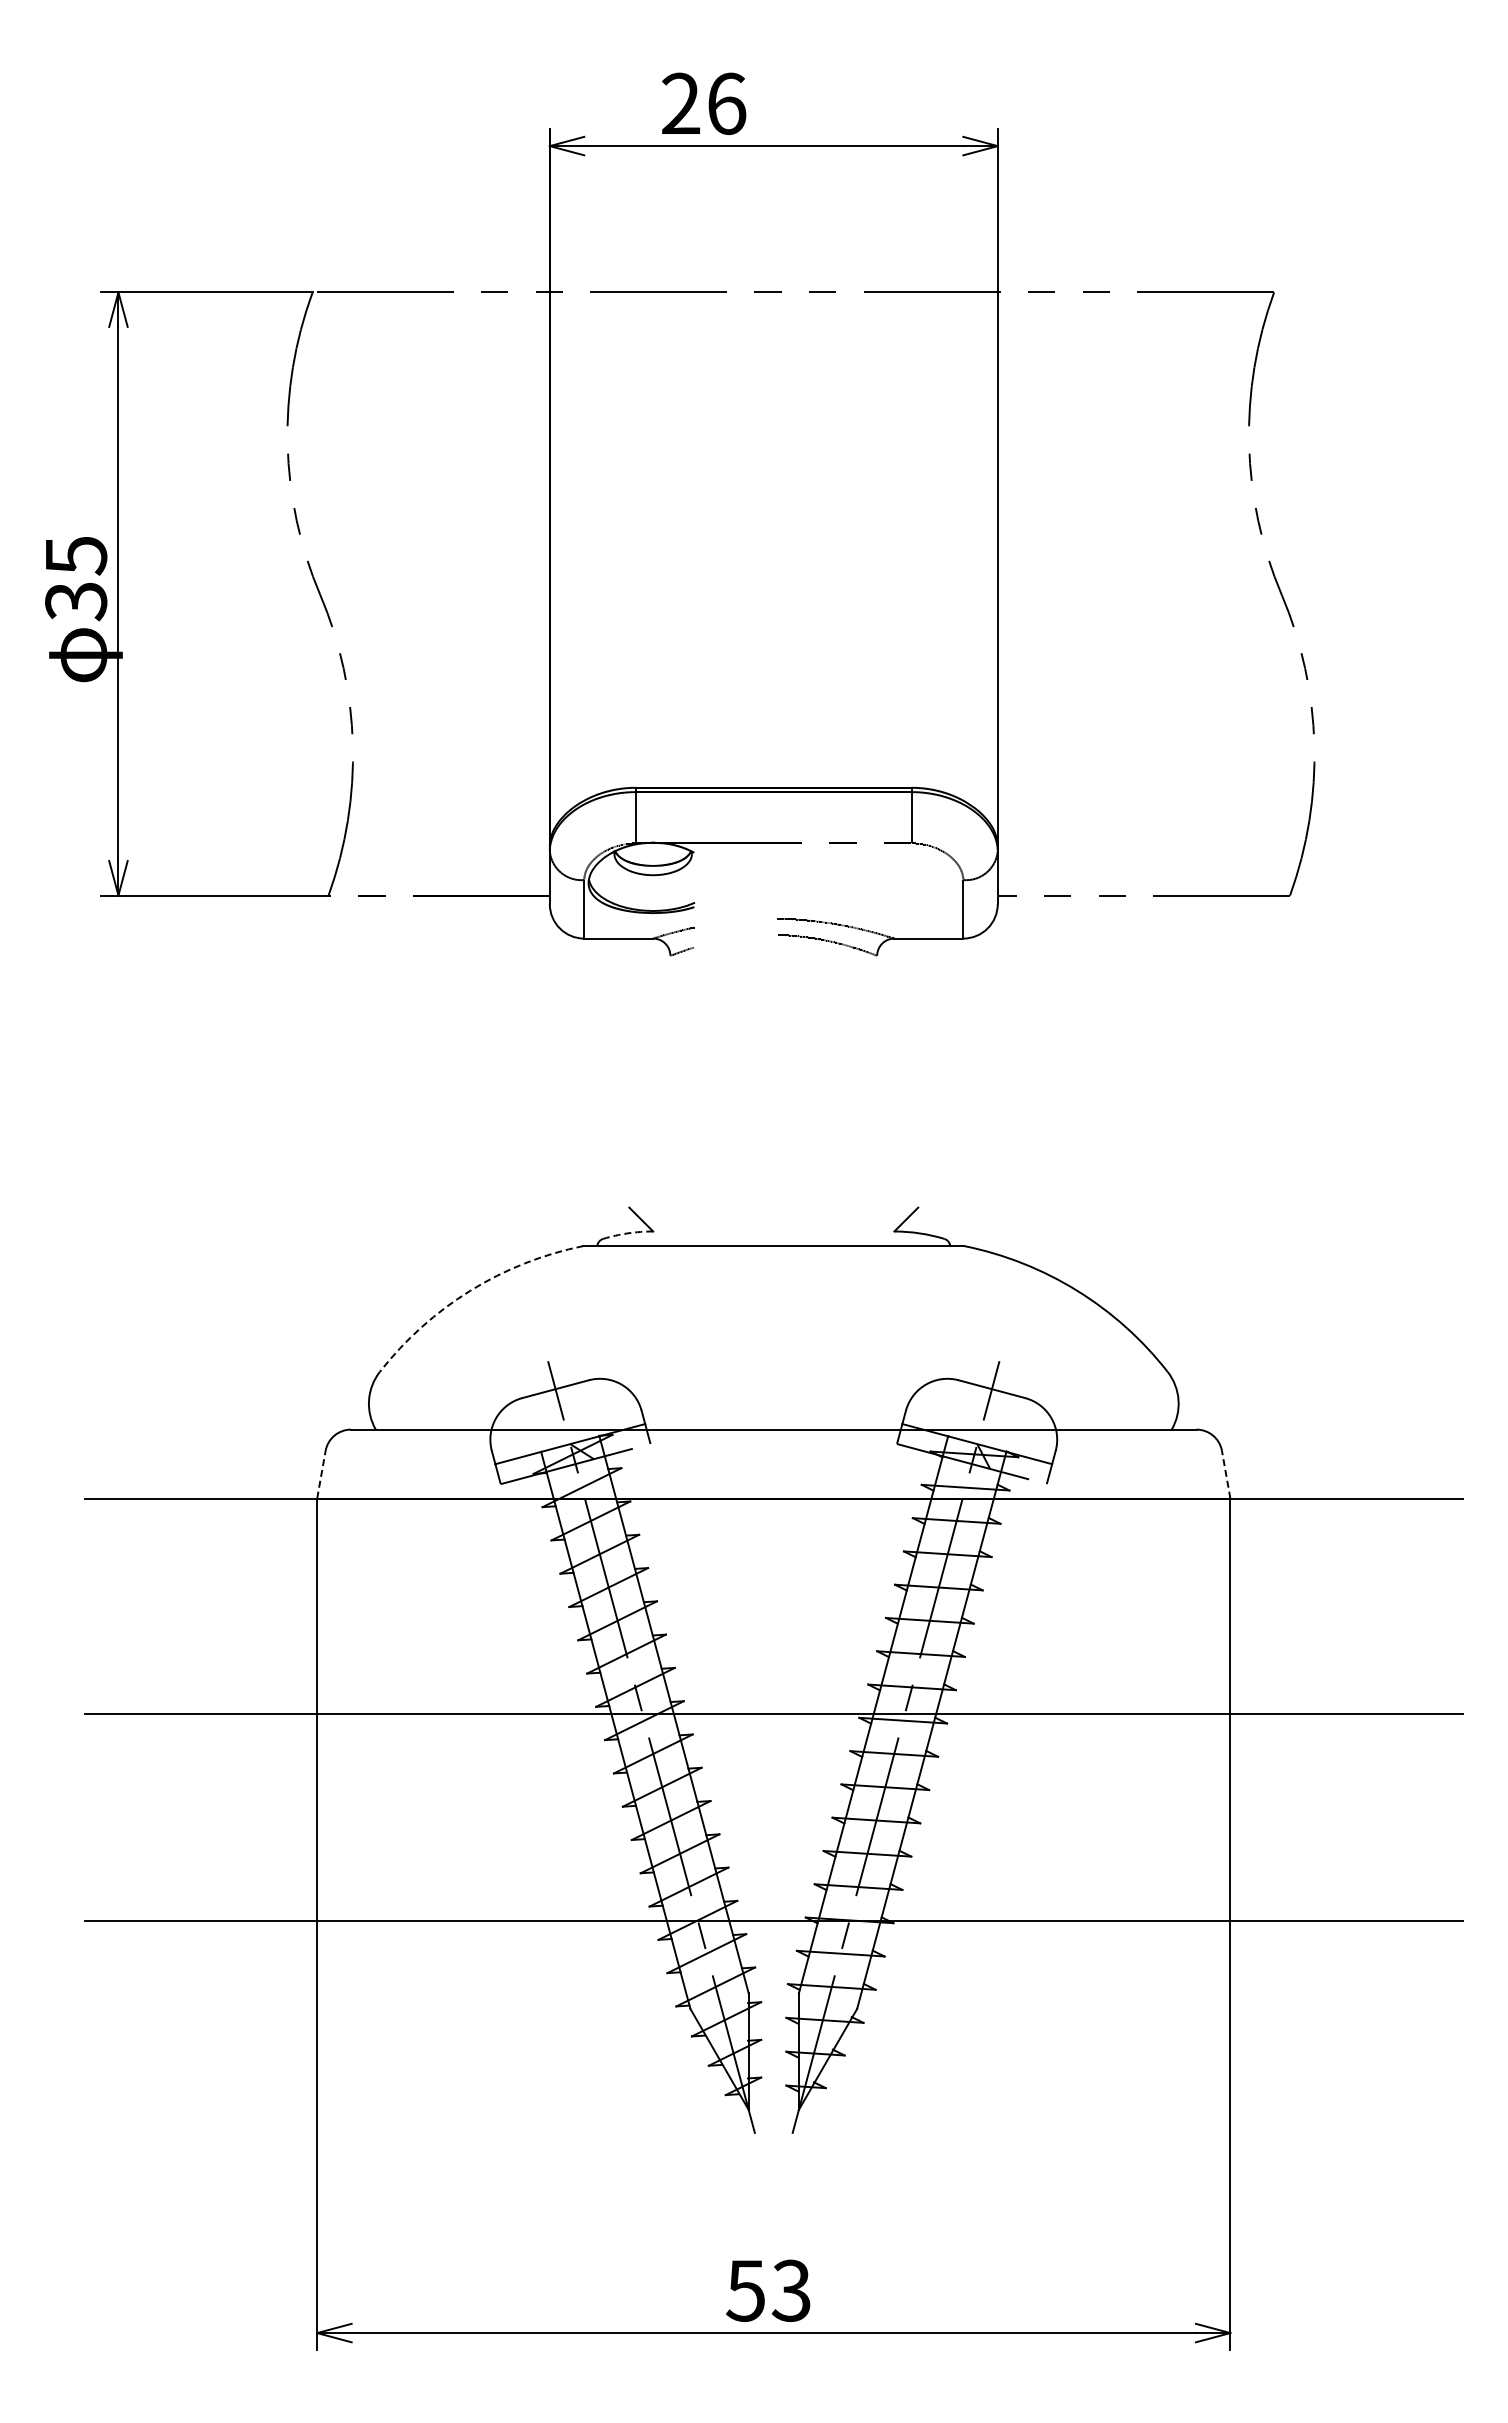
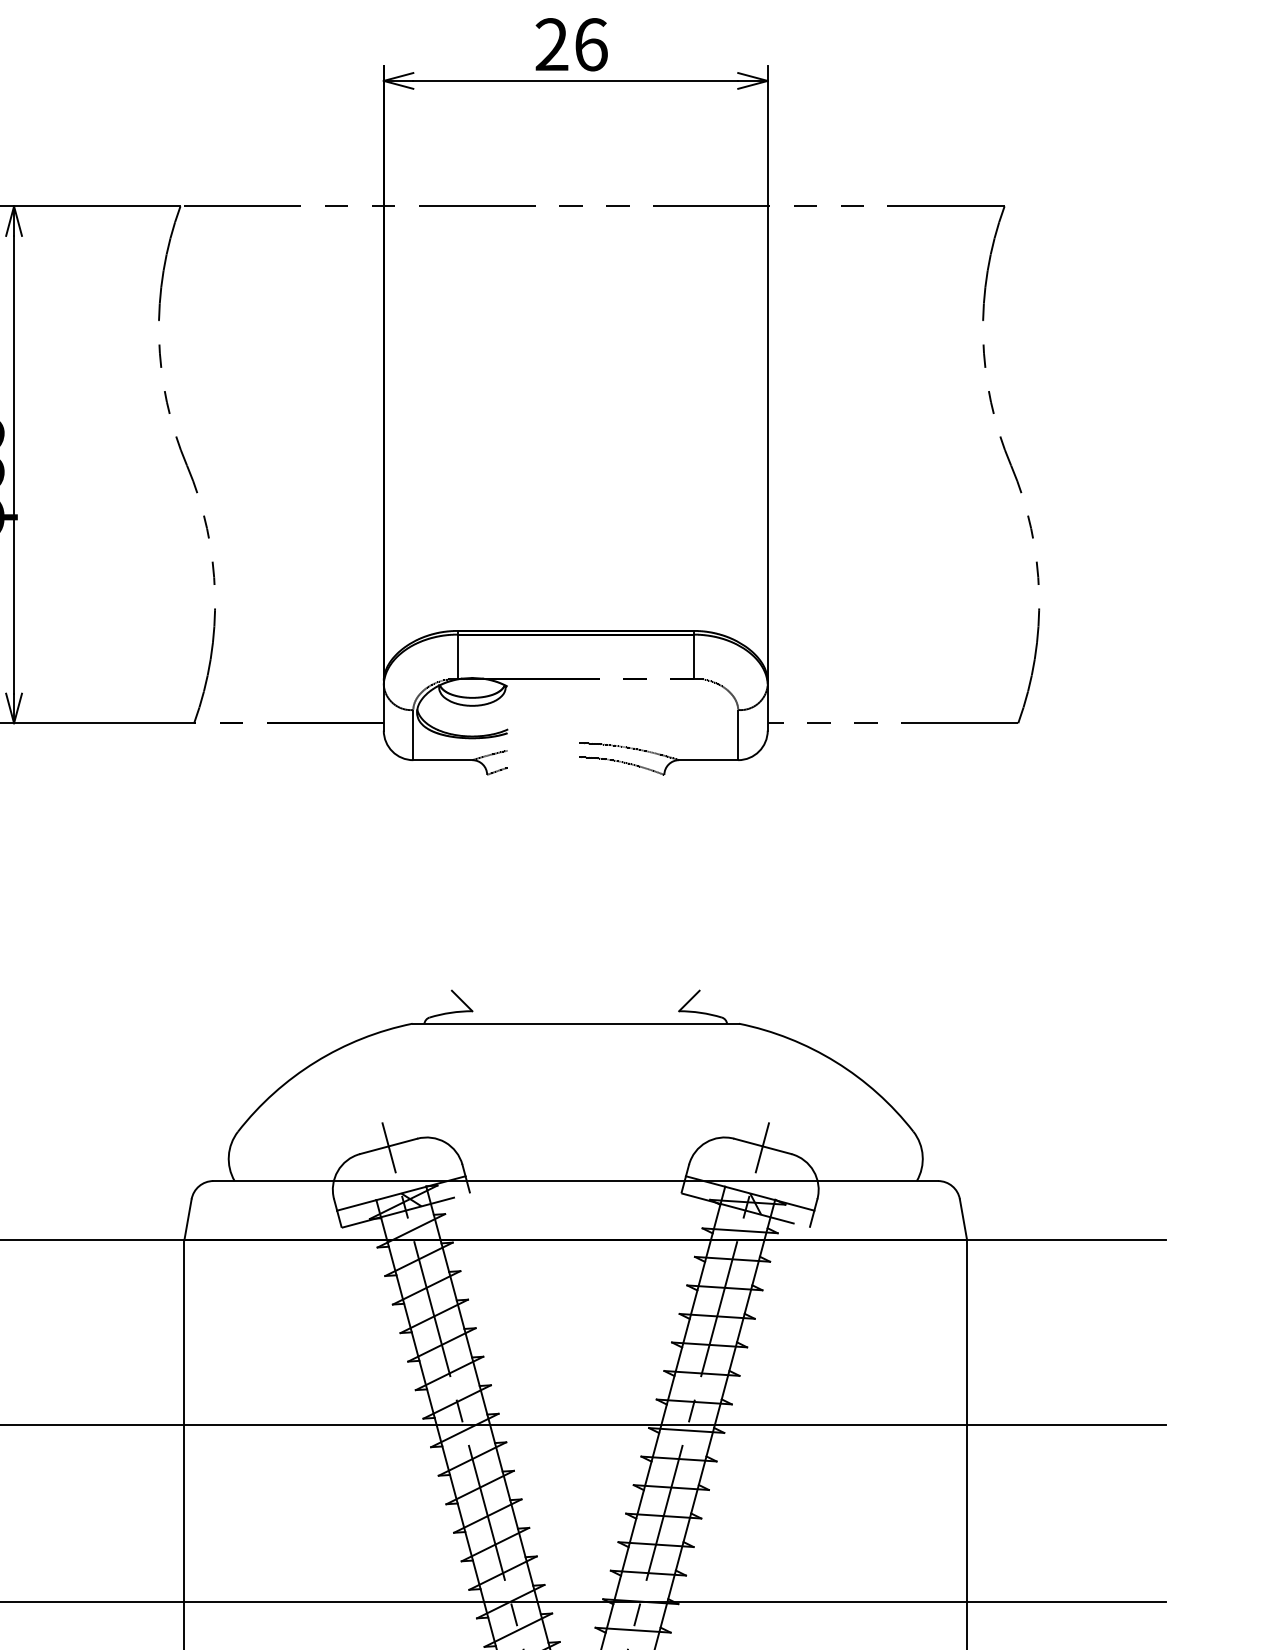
text: (704, 103) -> (572, 44), moved
arc: (627, 1233) -> (450, 1012), dashed -> solid
arc: (470, 1290) -> (315, 1061), dashed -> solid
line: (321, 1474) -> (188, 1219), dashed -> solid
line: (1226, 1474) -> (963, 1219), dashed -> solid

